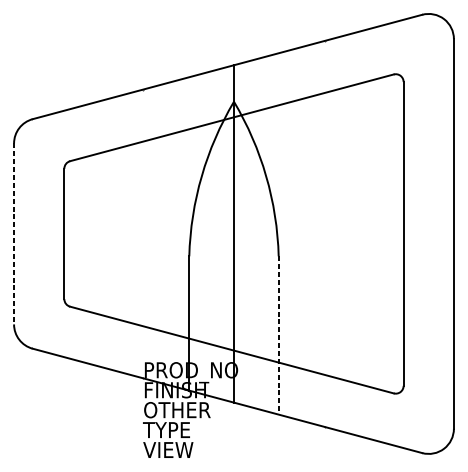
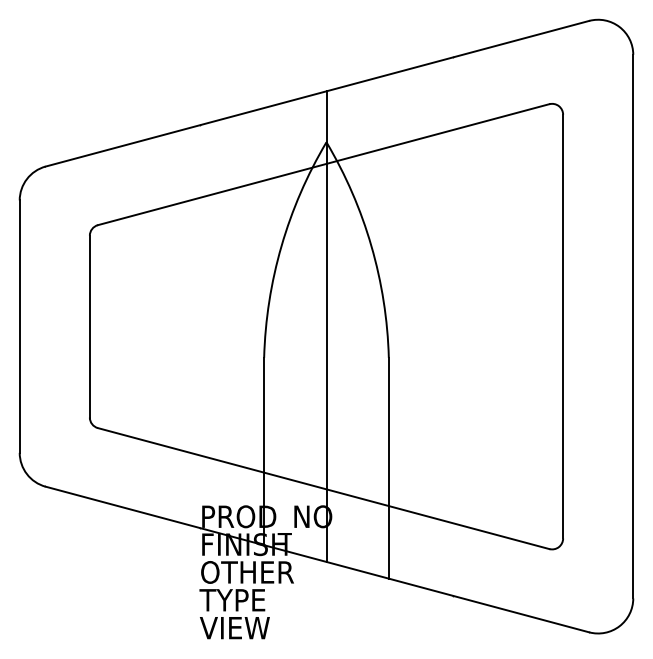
line: (13, 234) -> (19, 327), dashed -> solid
line: (278, 335) -> (388, 468), dashed -> solid

